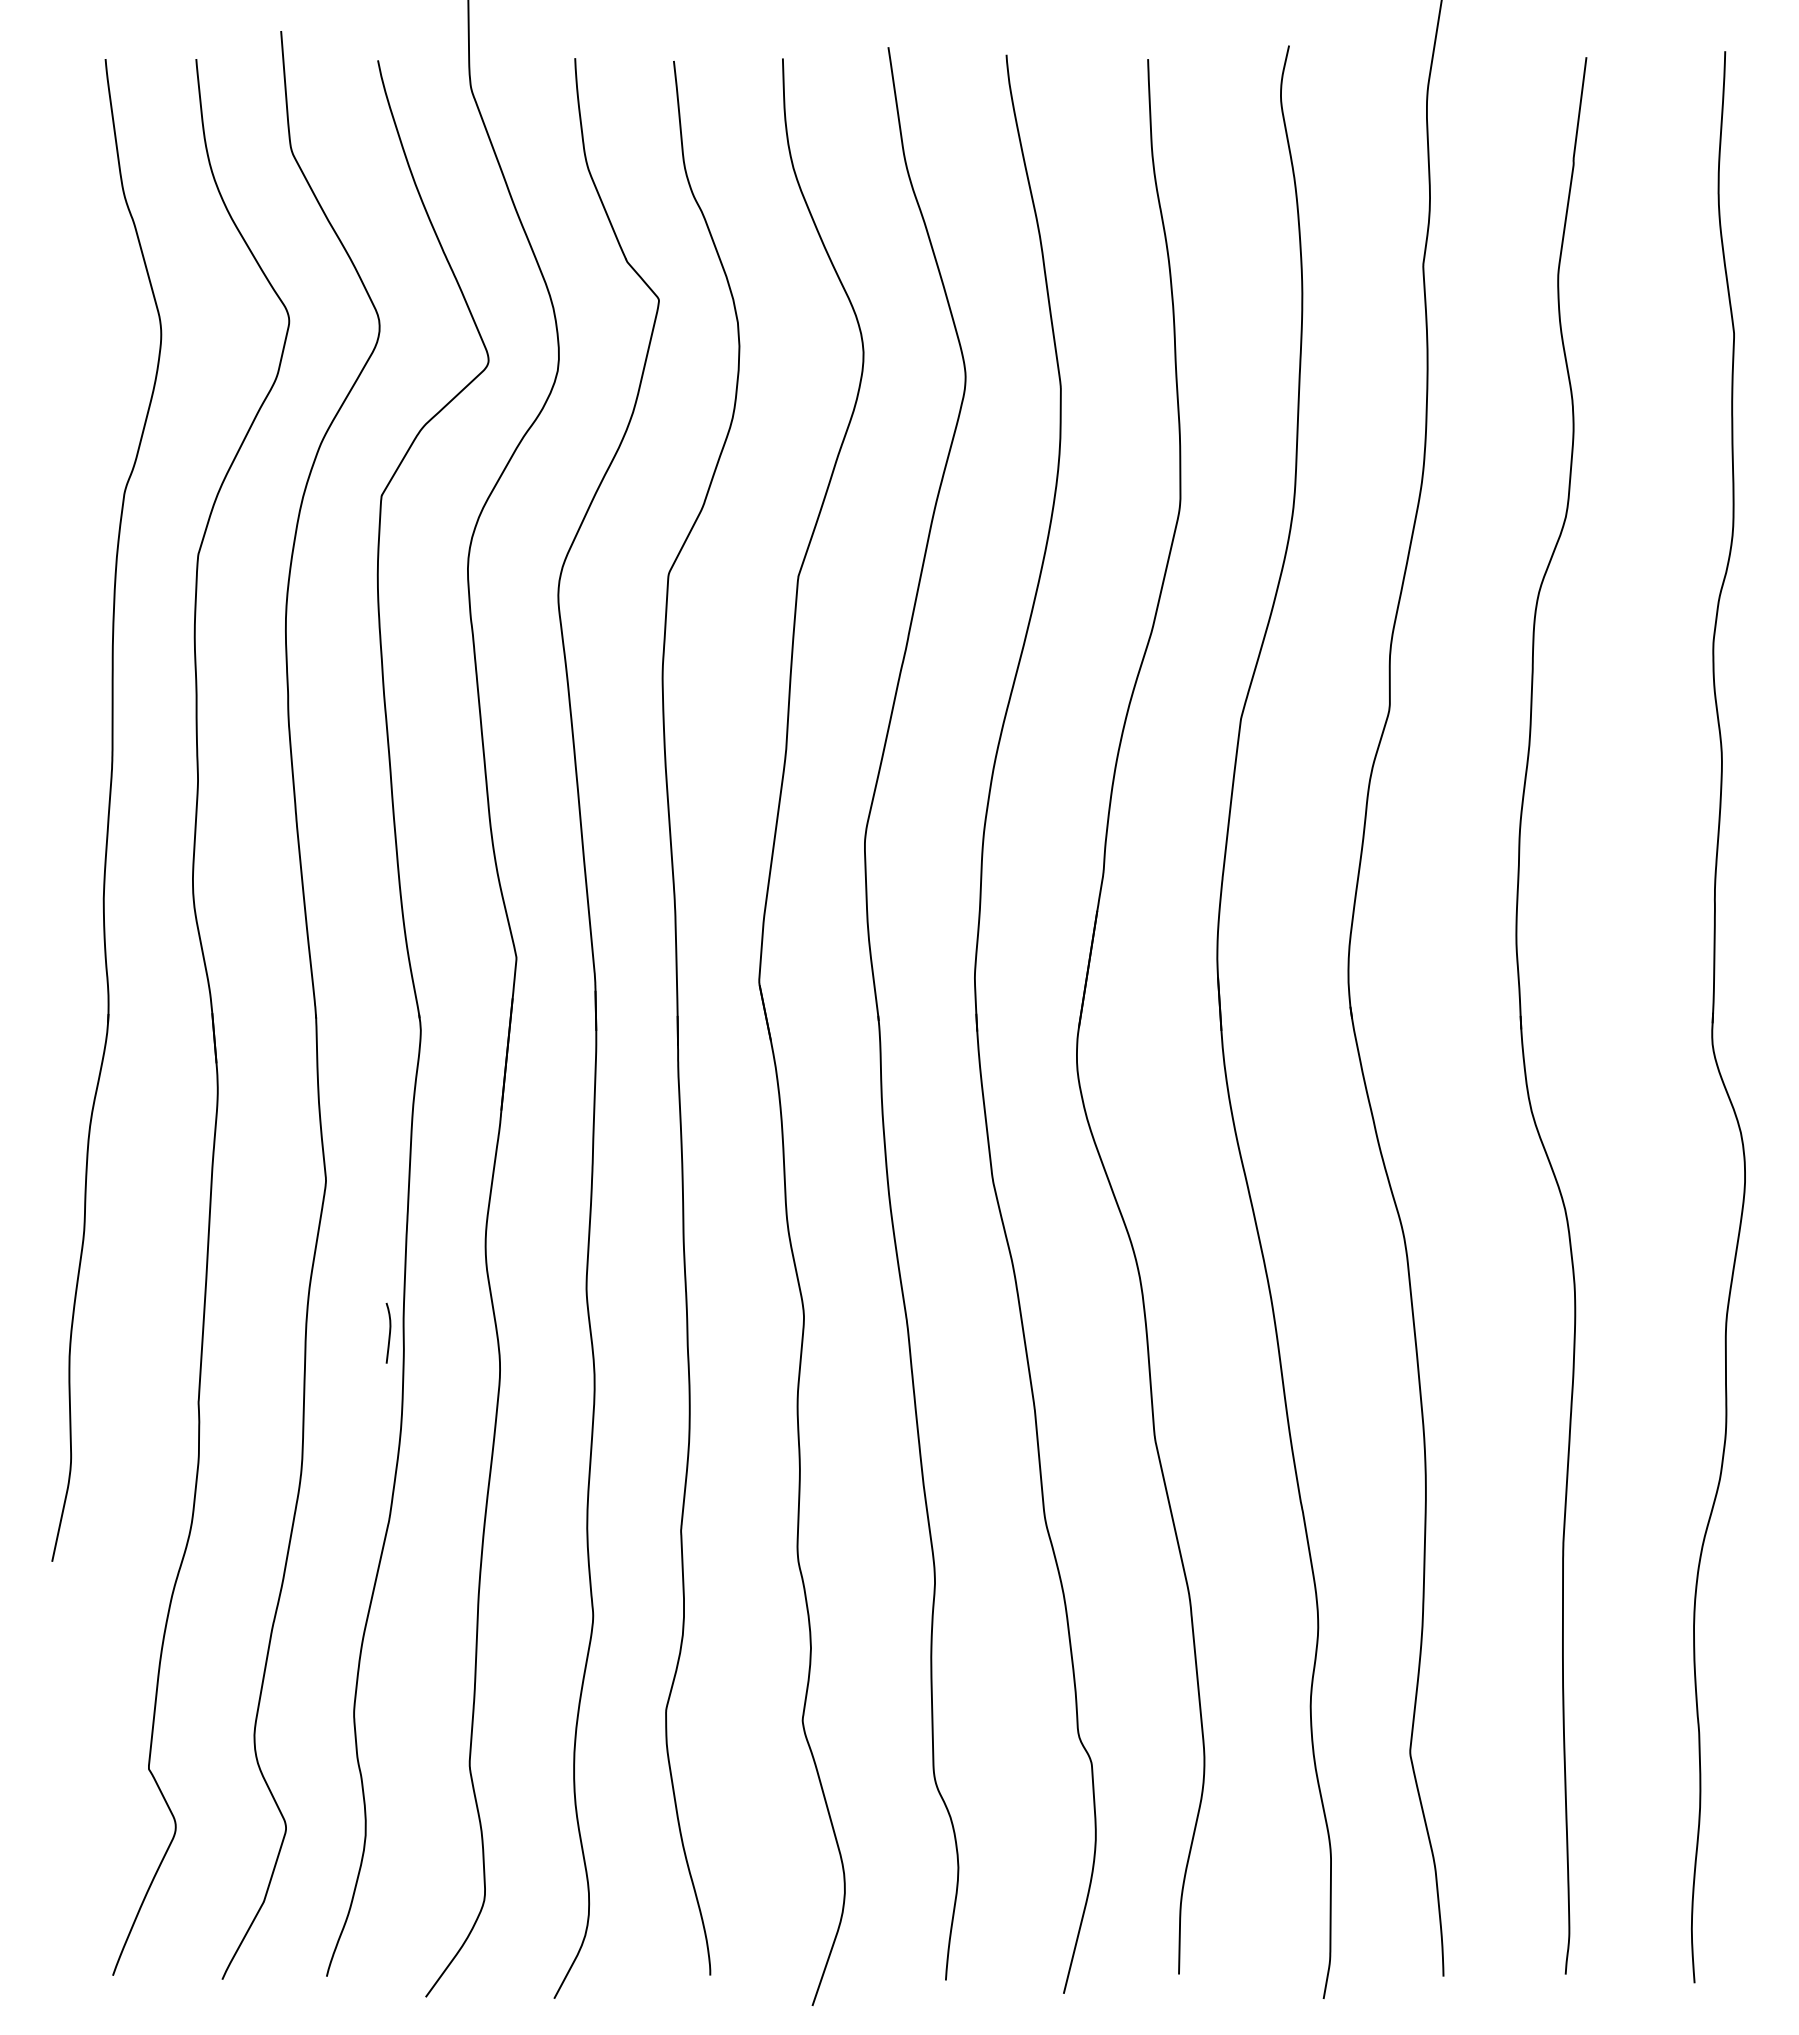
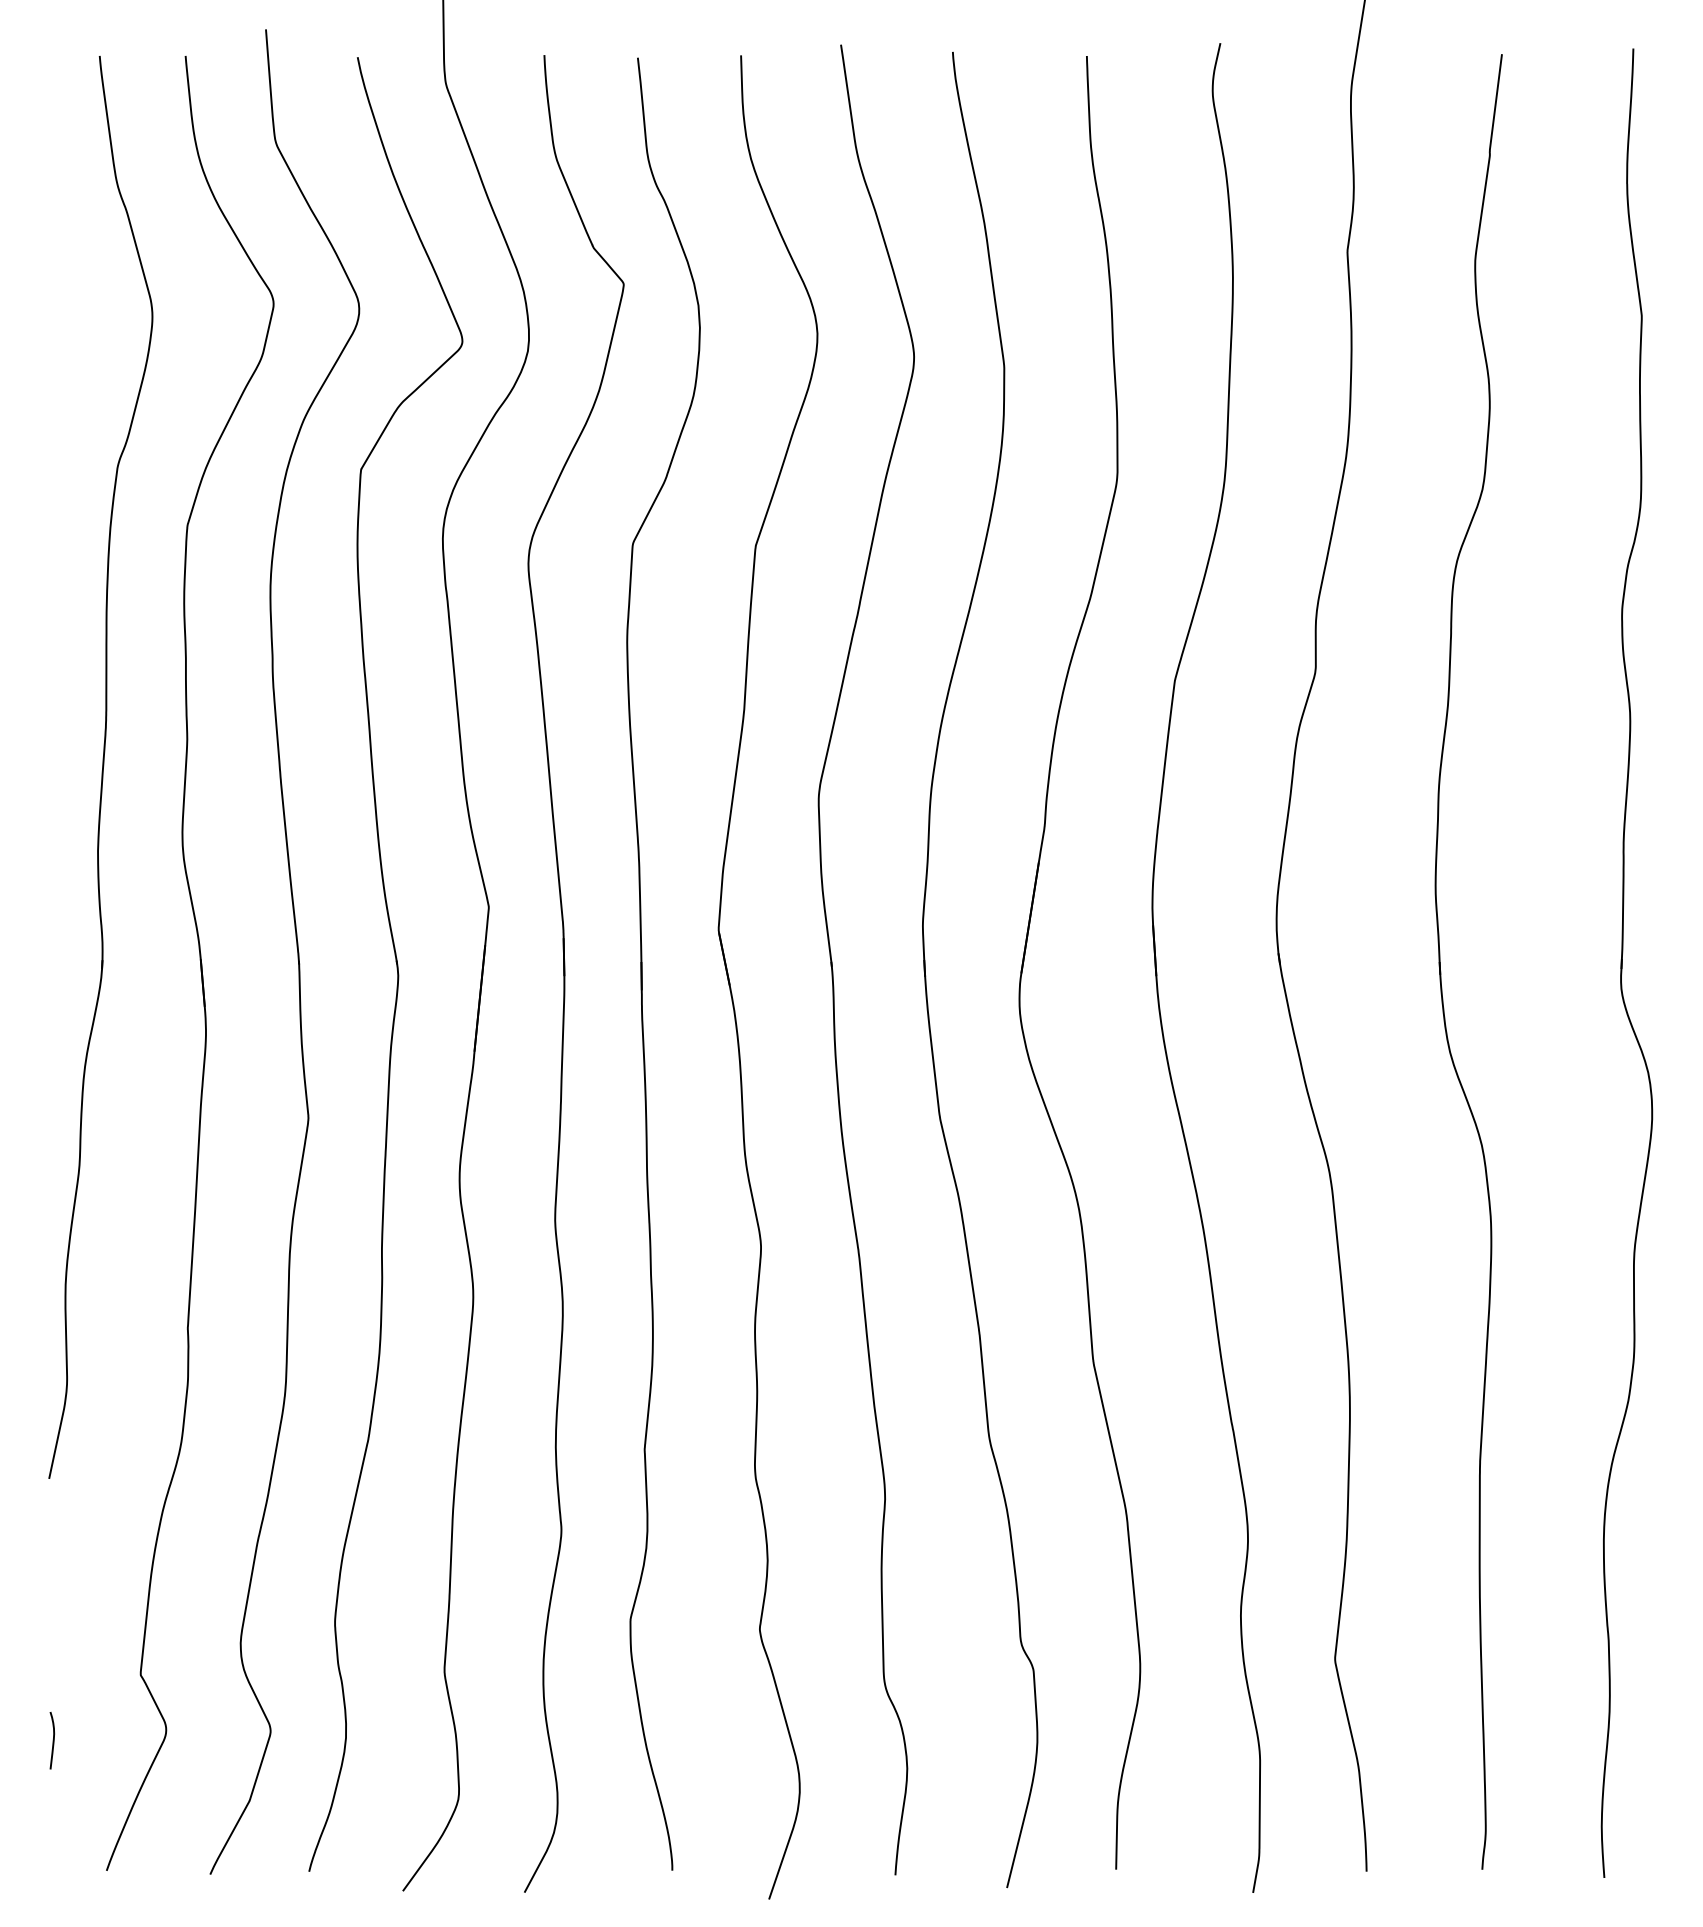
curve: (389, 1332) -> (53, 1739), moved

